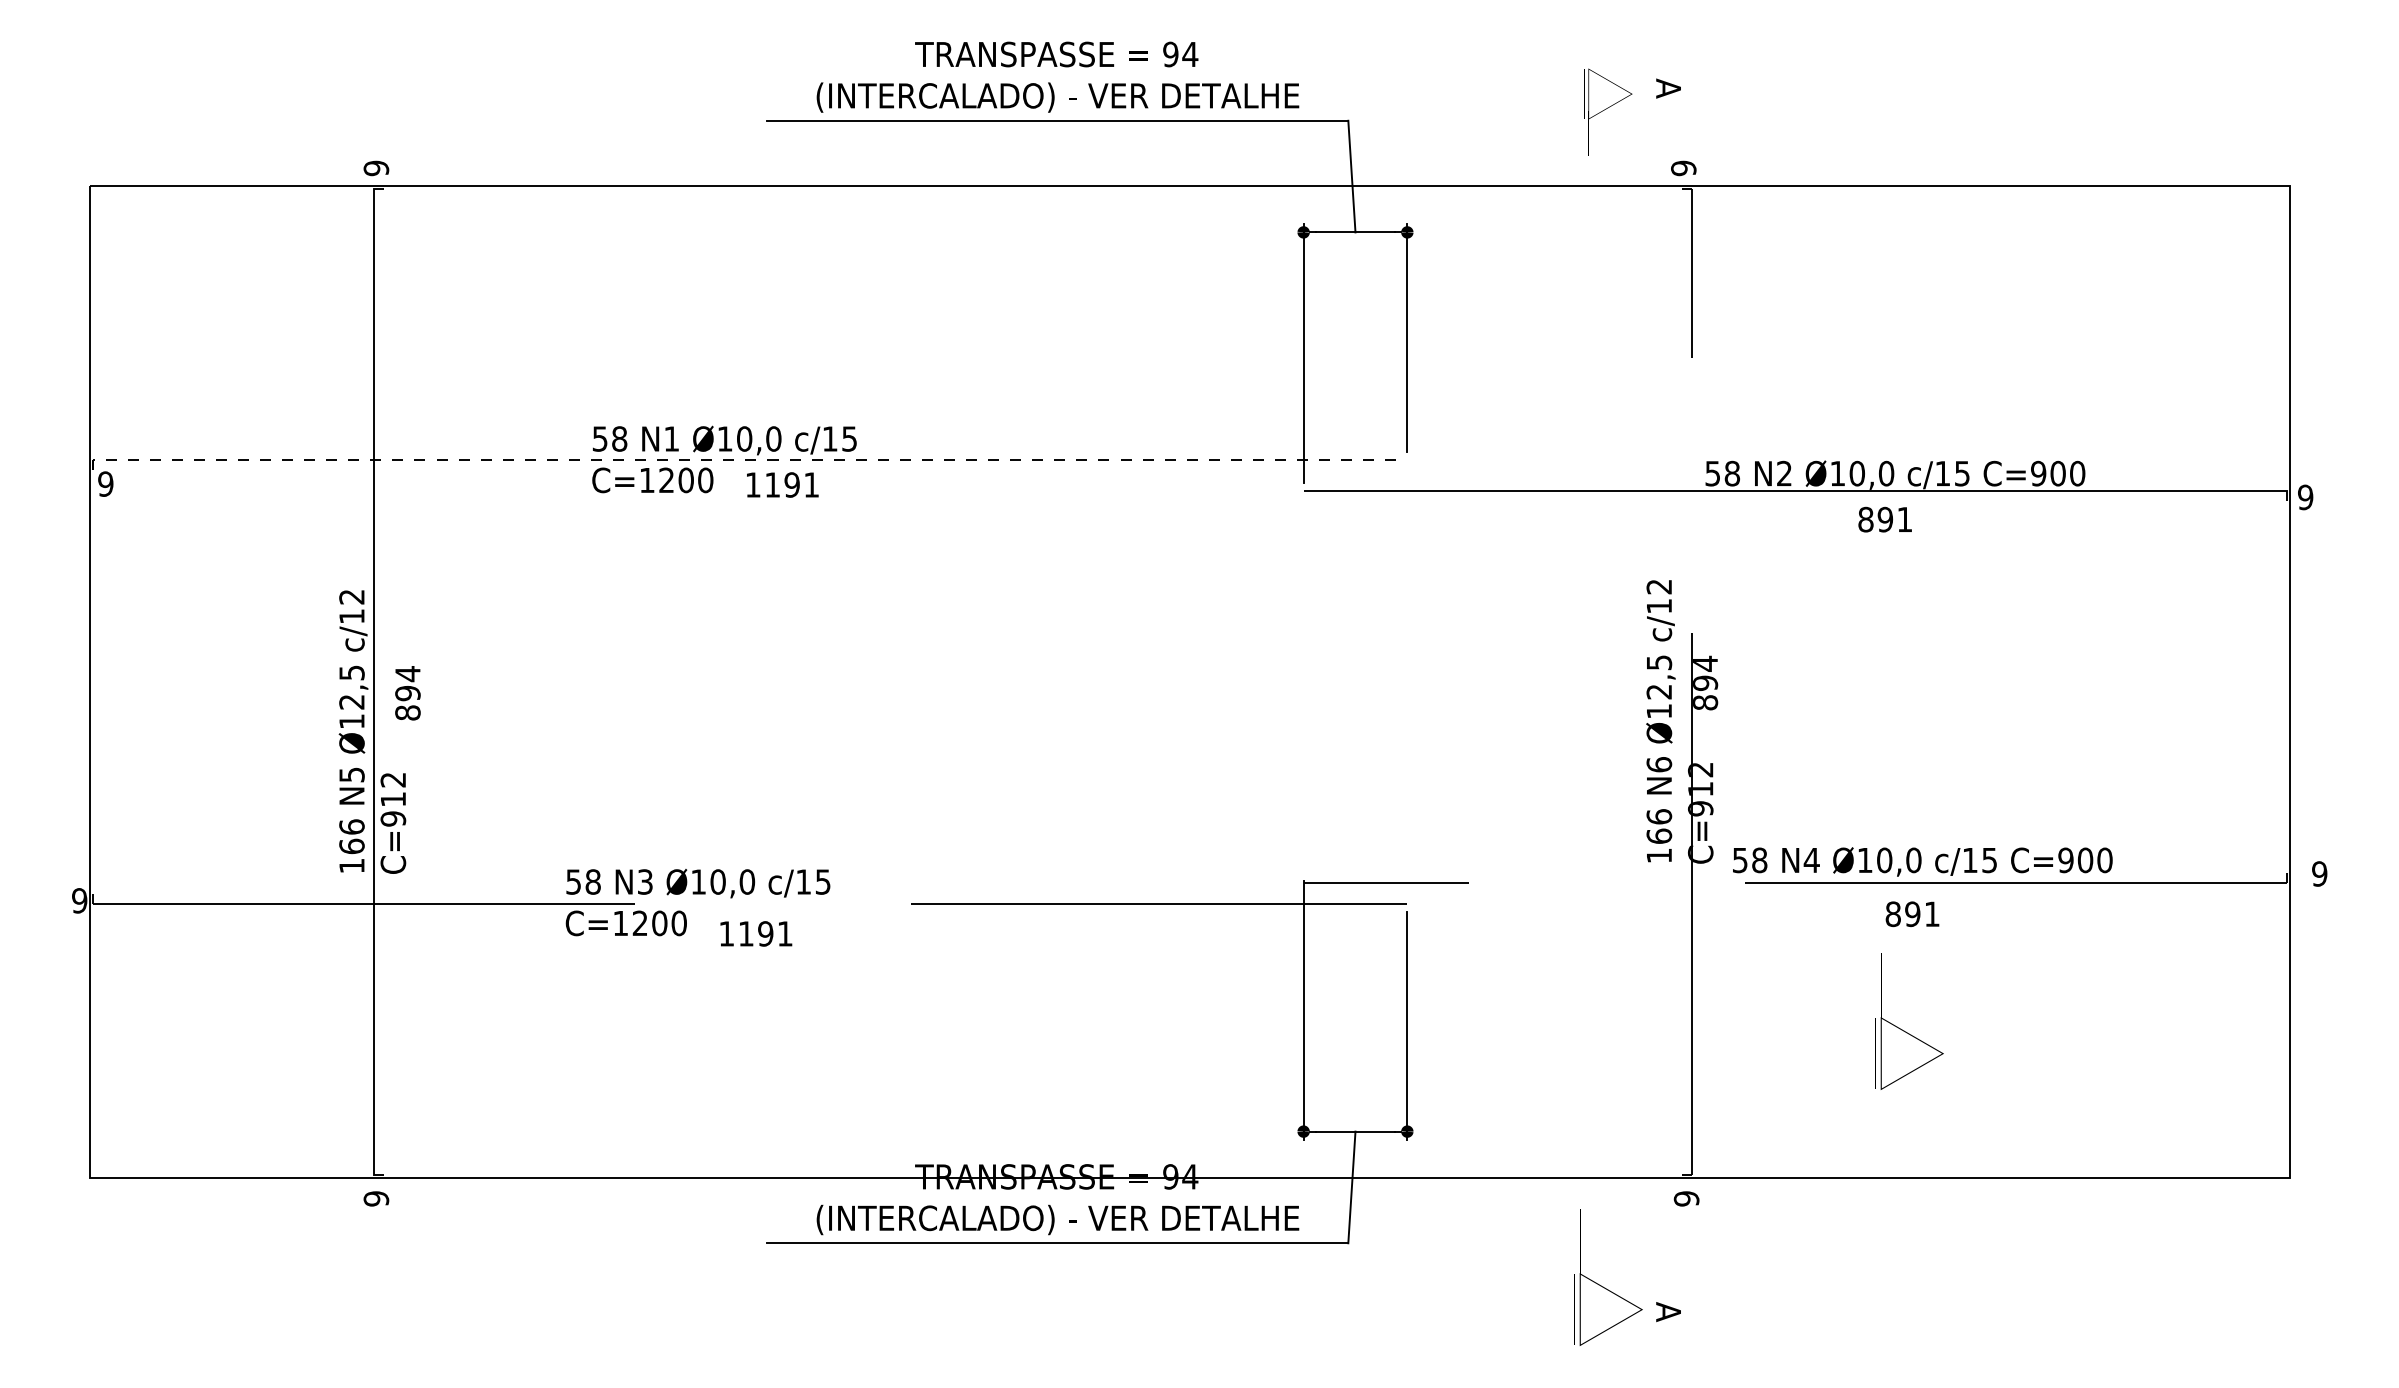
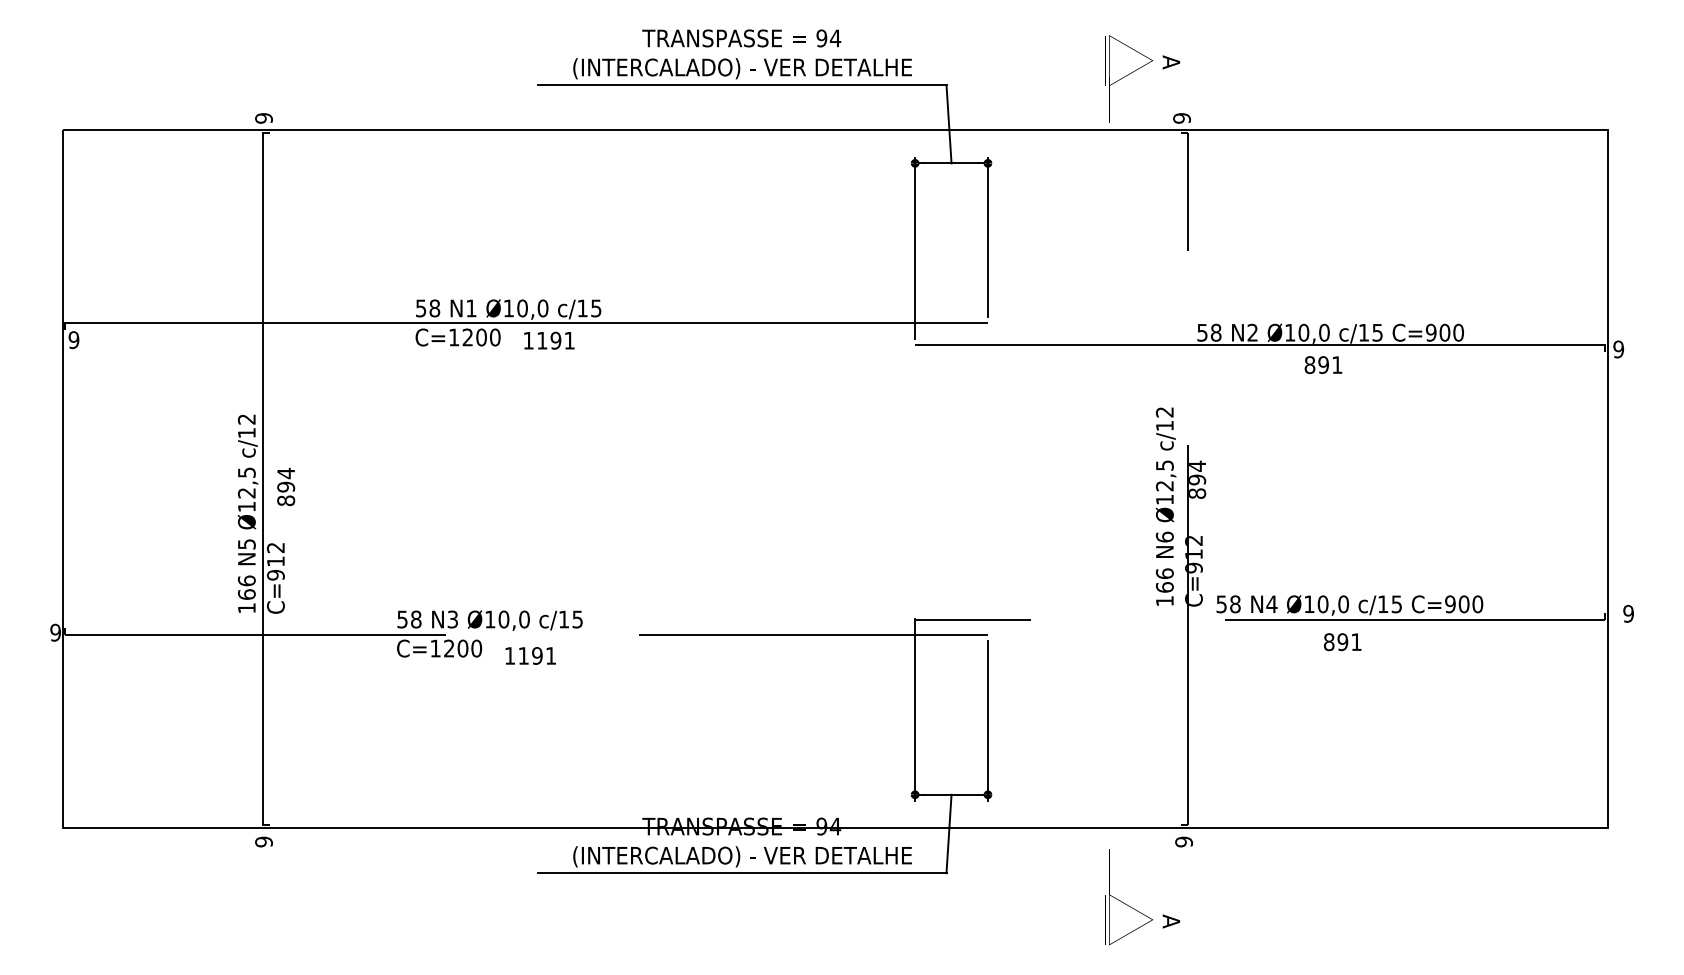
part: (1608, 112) -> (1129, 79), size x1.43
line: (745, 460) -> (523, 323), dashed -> solid
part: (1904, 1030) -> (1337, 723), removed

